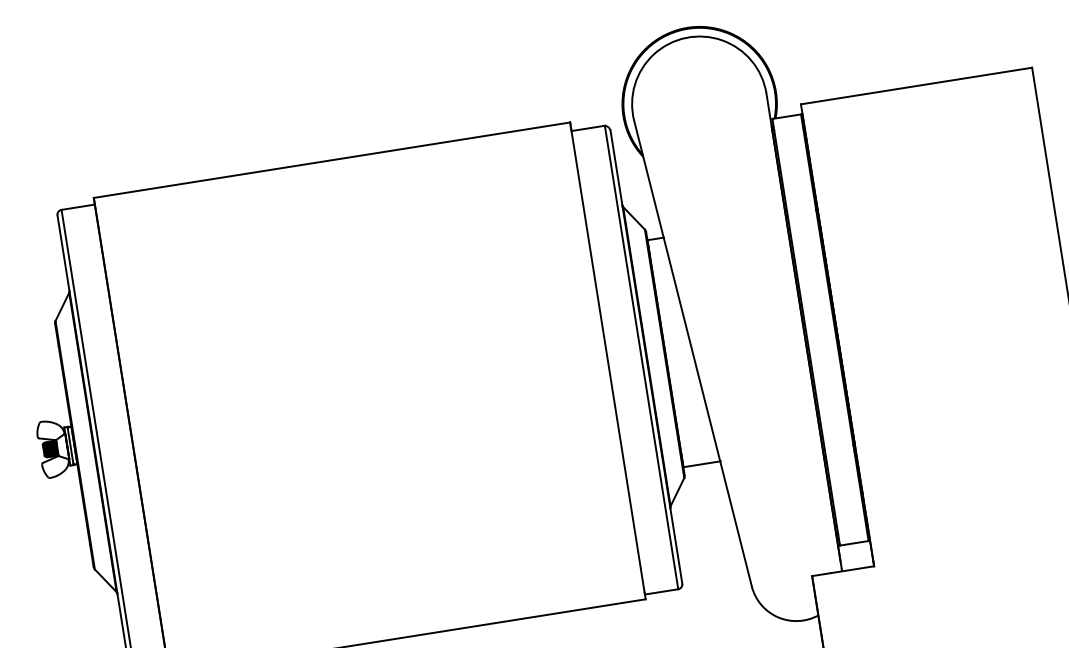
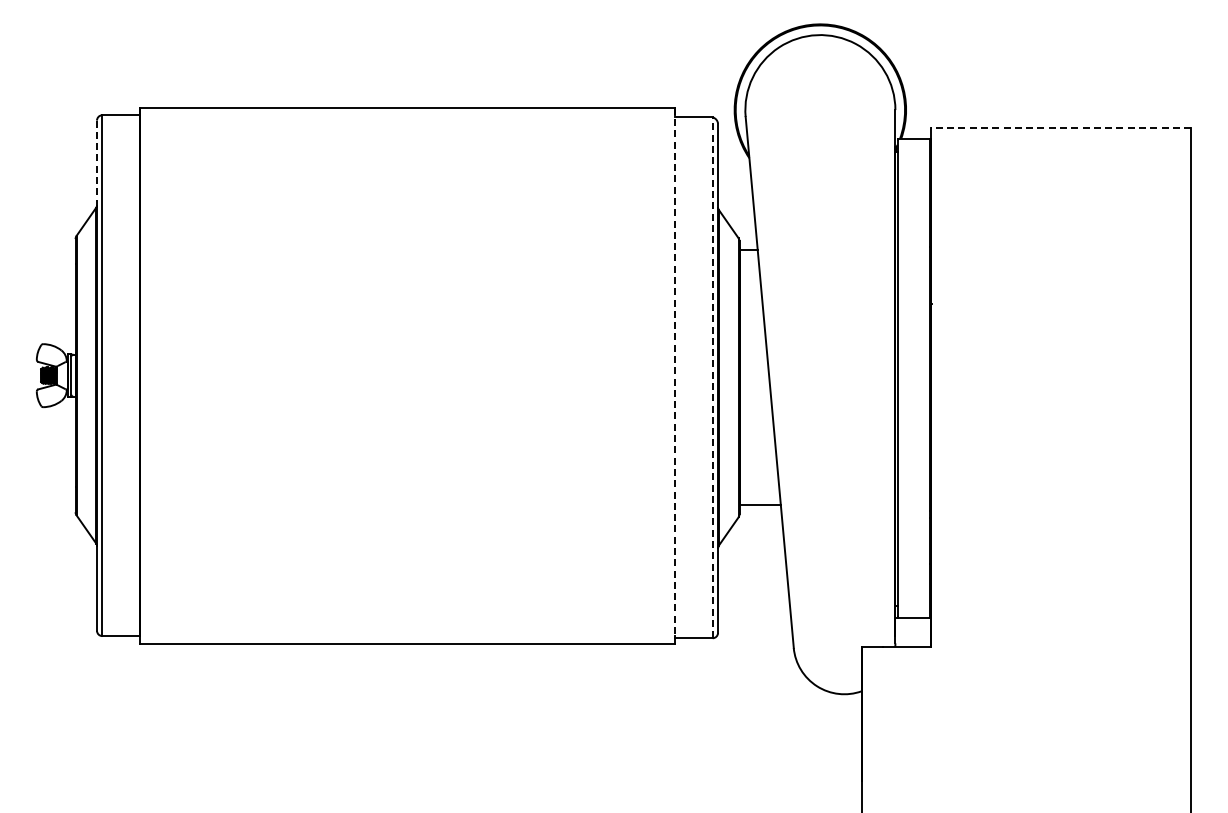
line: (916, 85) -> (1061, 127), solid -> dashed
line: (63, 253) -> (97, 163), solid -> dashed
line: (641, 357) -> (712, 377), solid -> dashed
line: (607, 358) -> (675, 372), solid -> dashed

